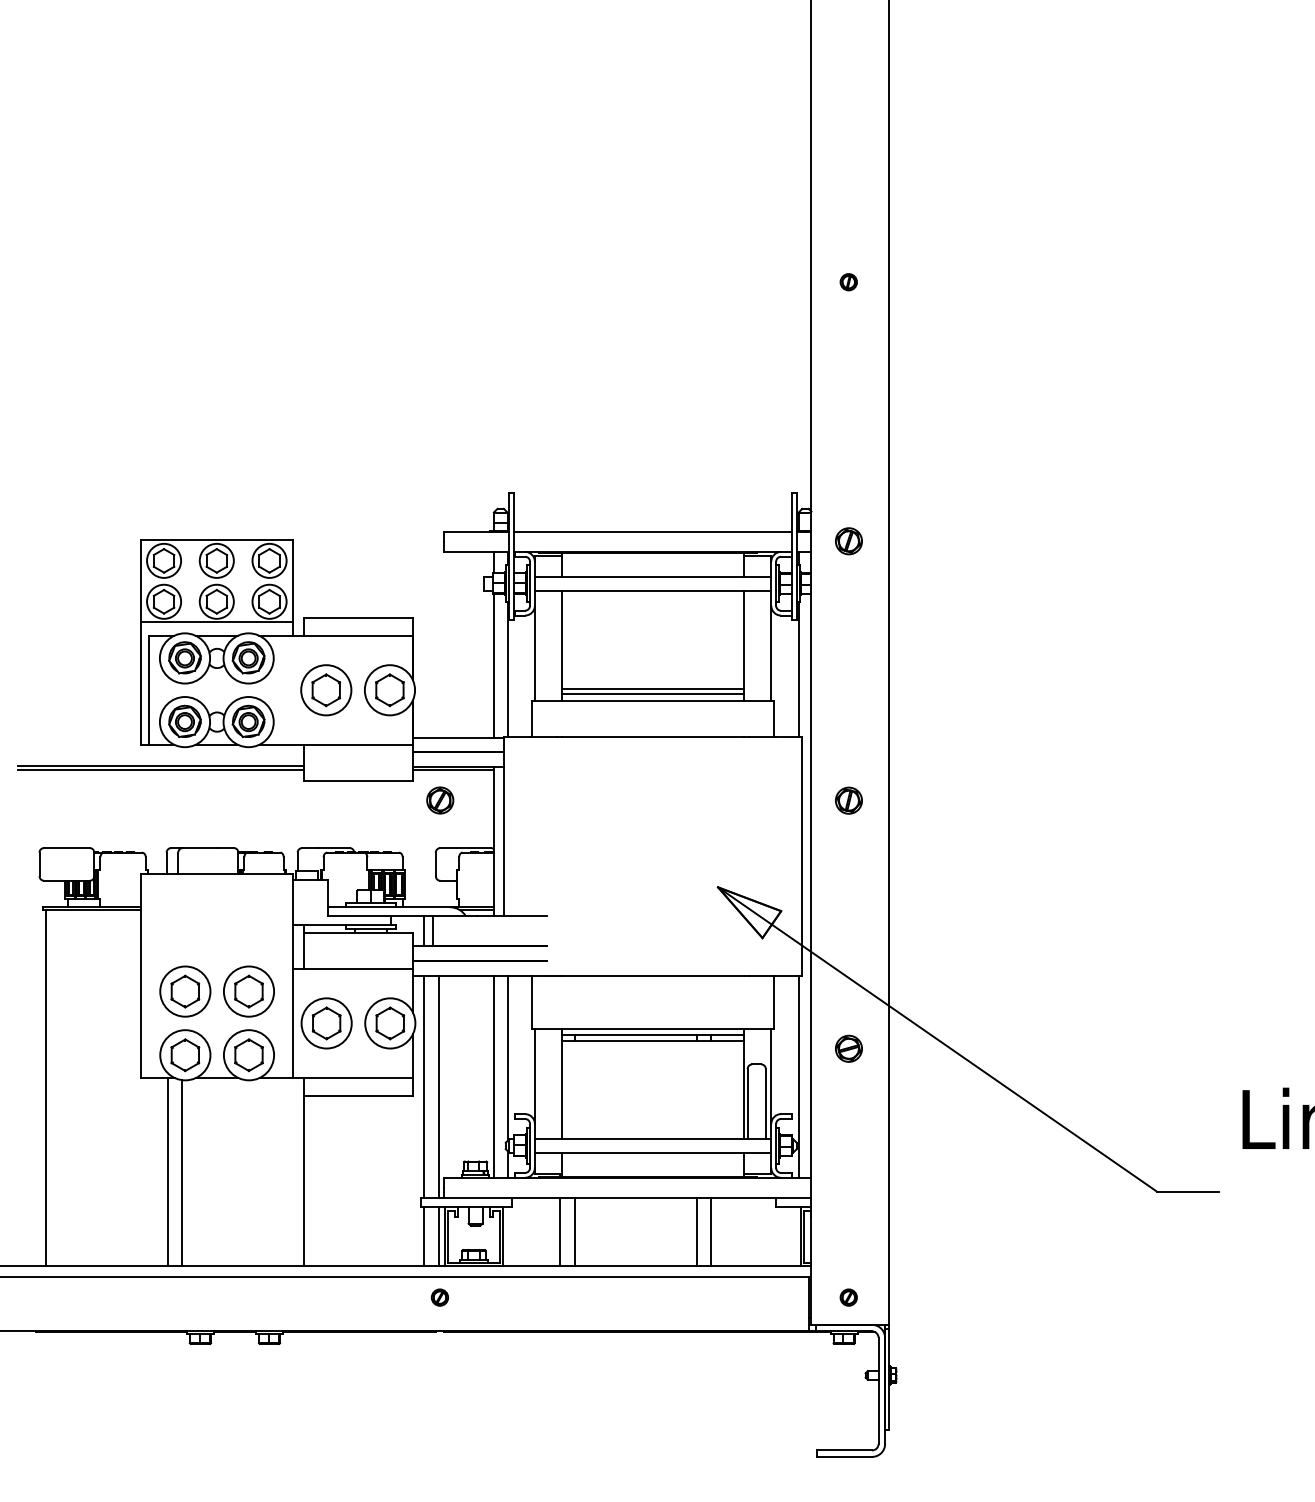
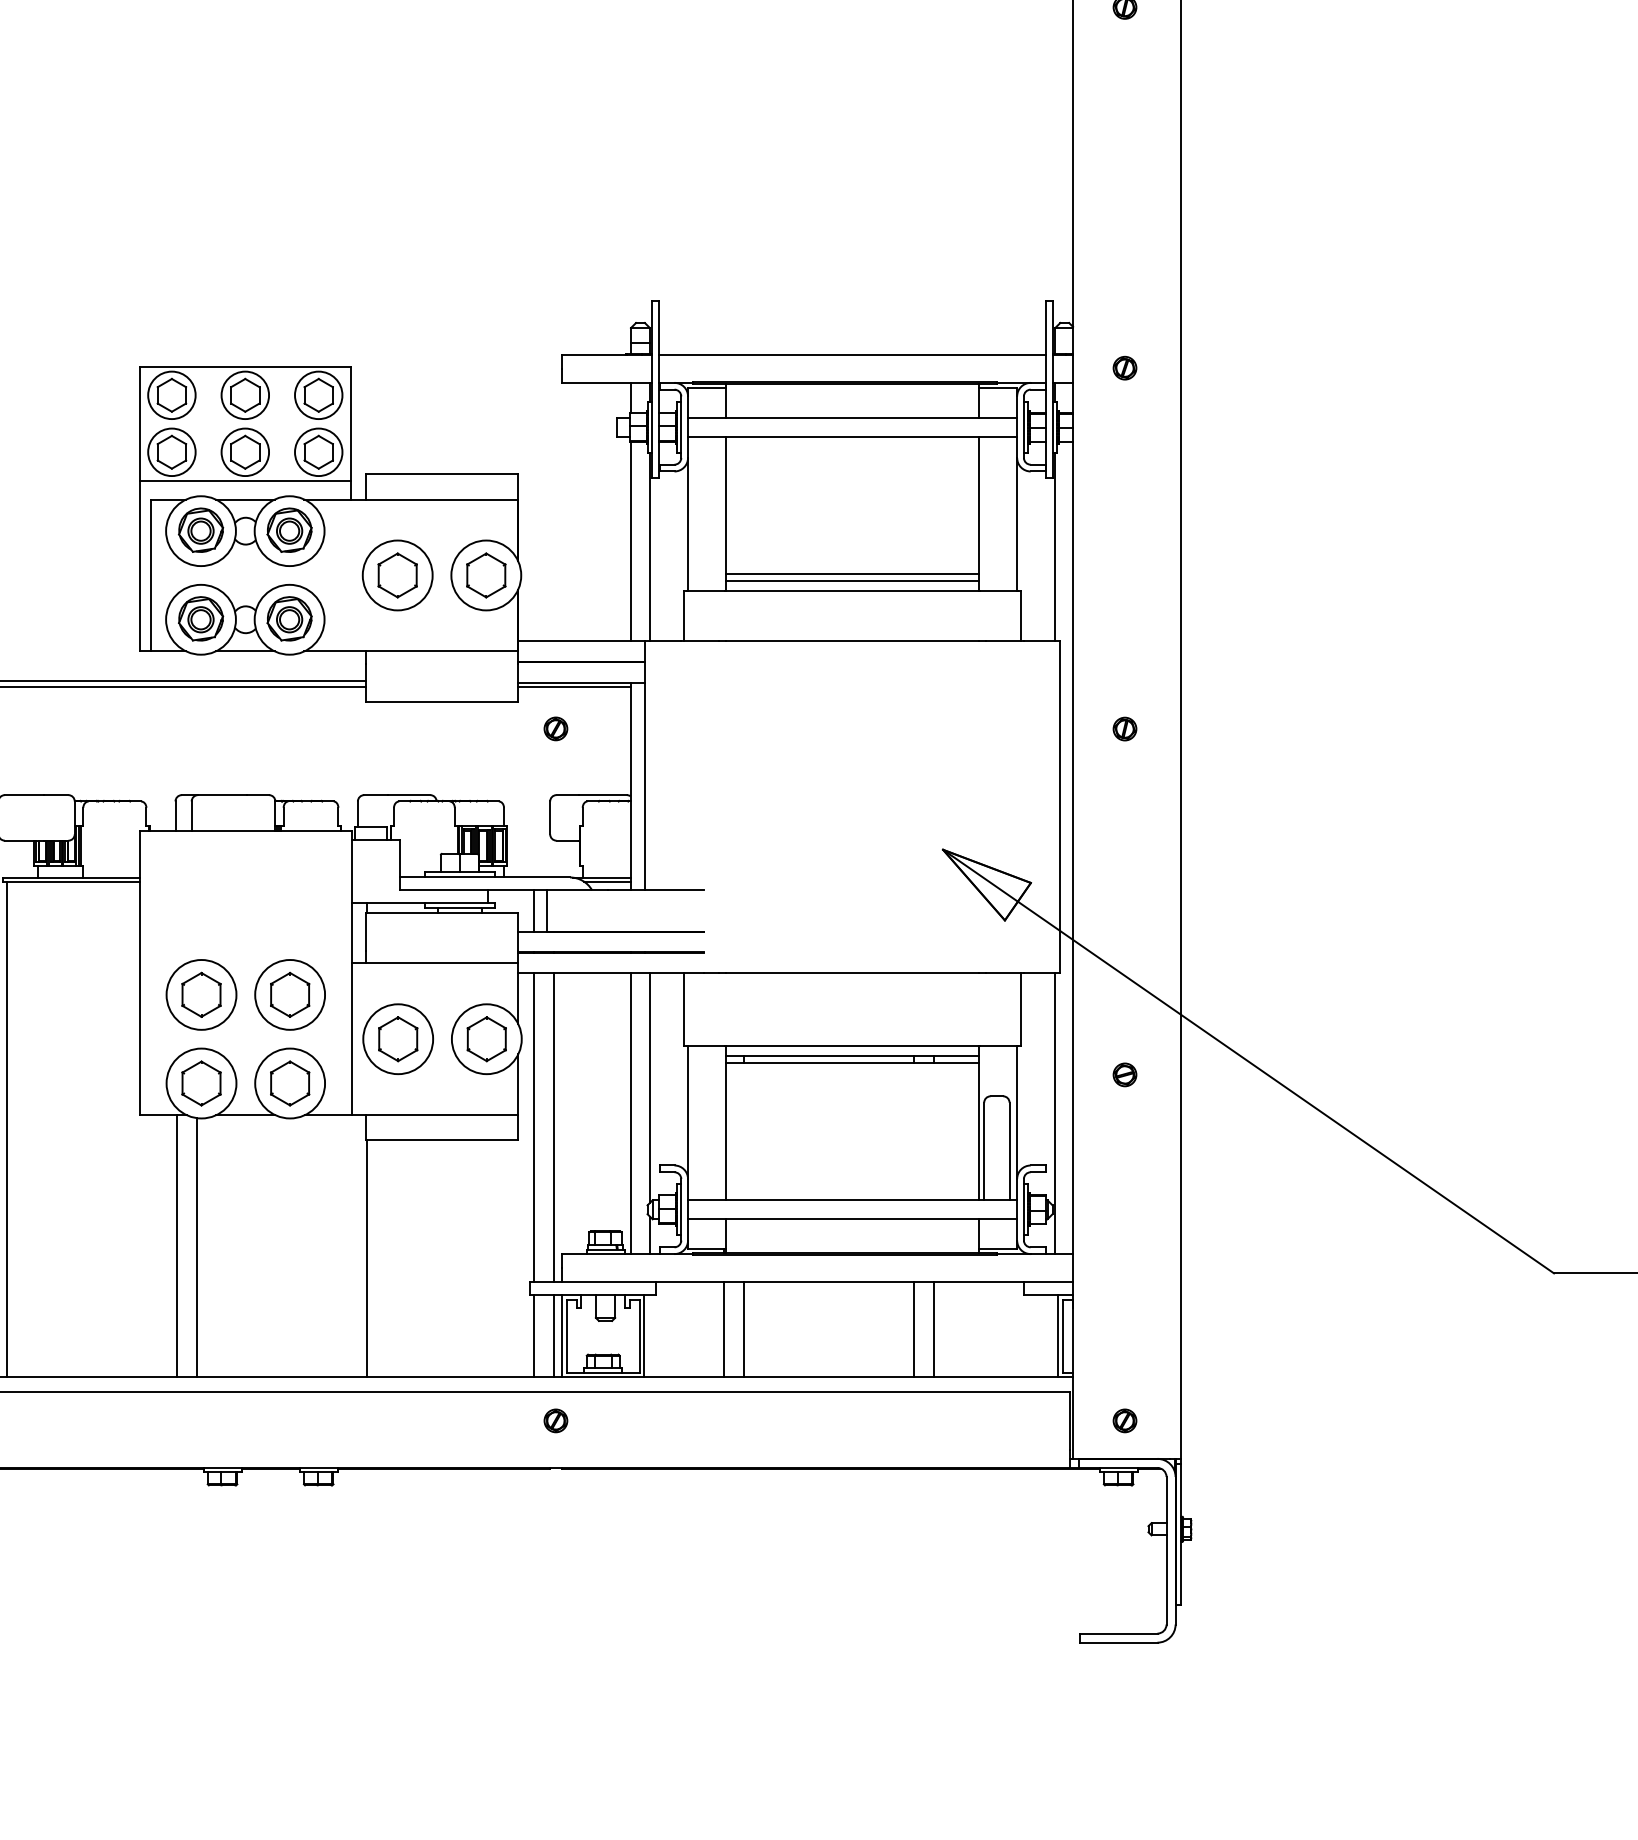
part: (848, 541) -> (1124, 368), size x0.62
part: (439, 800) -> (555, 728), size x0.62
part: (848, 800) -> (1124, 728), size x0.62
part: (848, 1049) -> (1124, 1075), size x0.62

